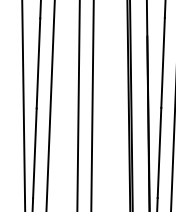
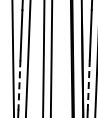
line: (34, 153) -> (19, 85), solid -> dashed
line: (158, 153) -> (88, 85), solid -> dashed

